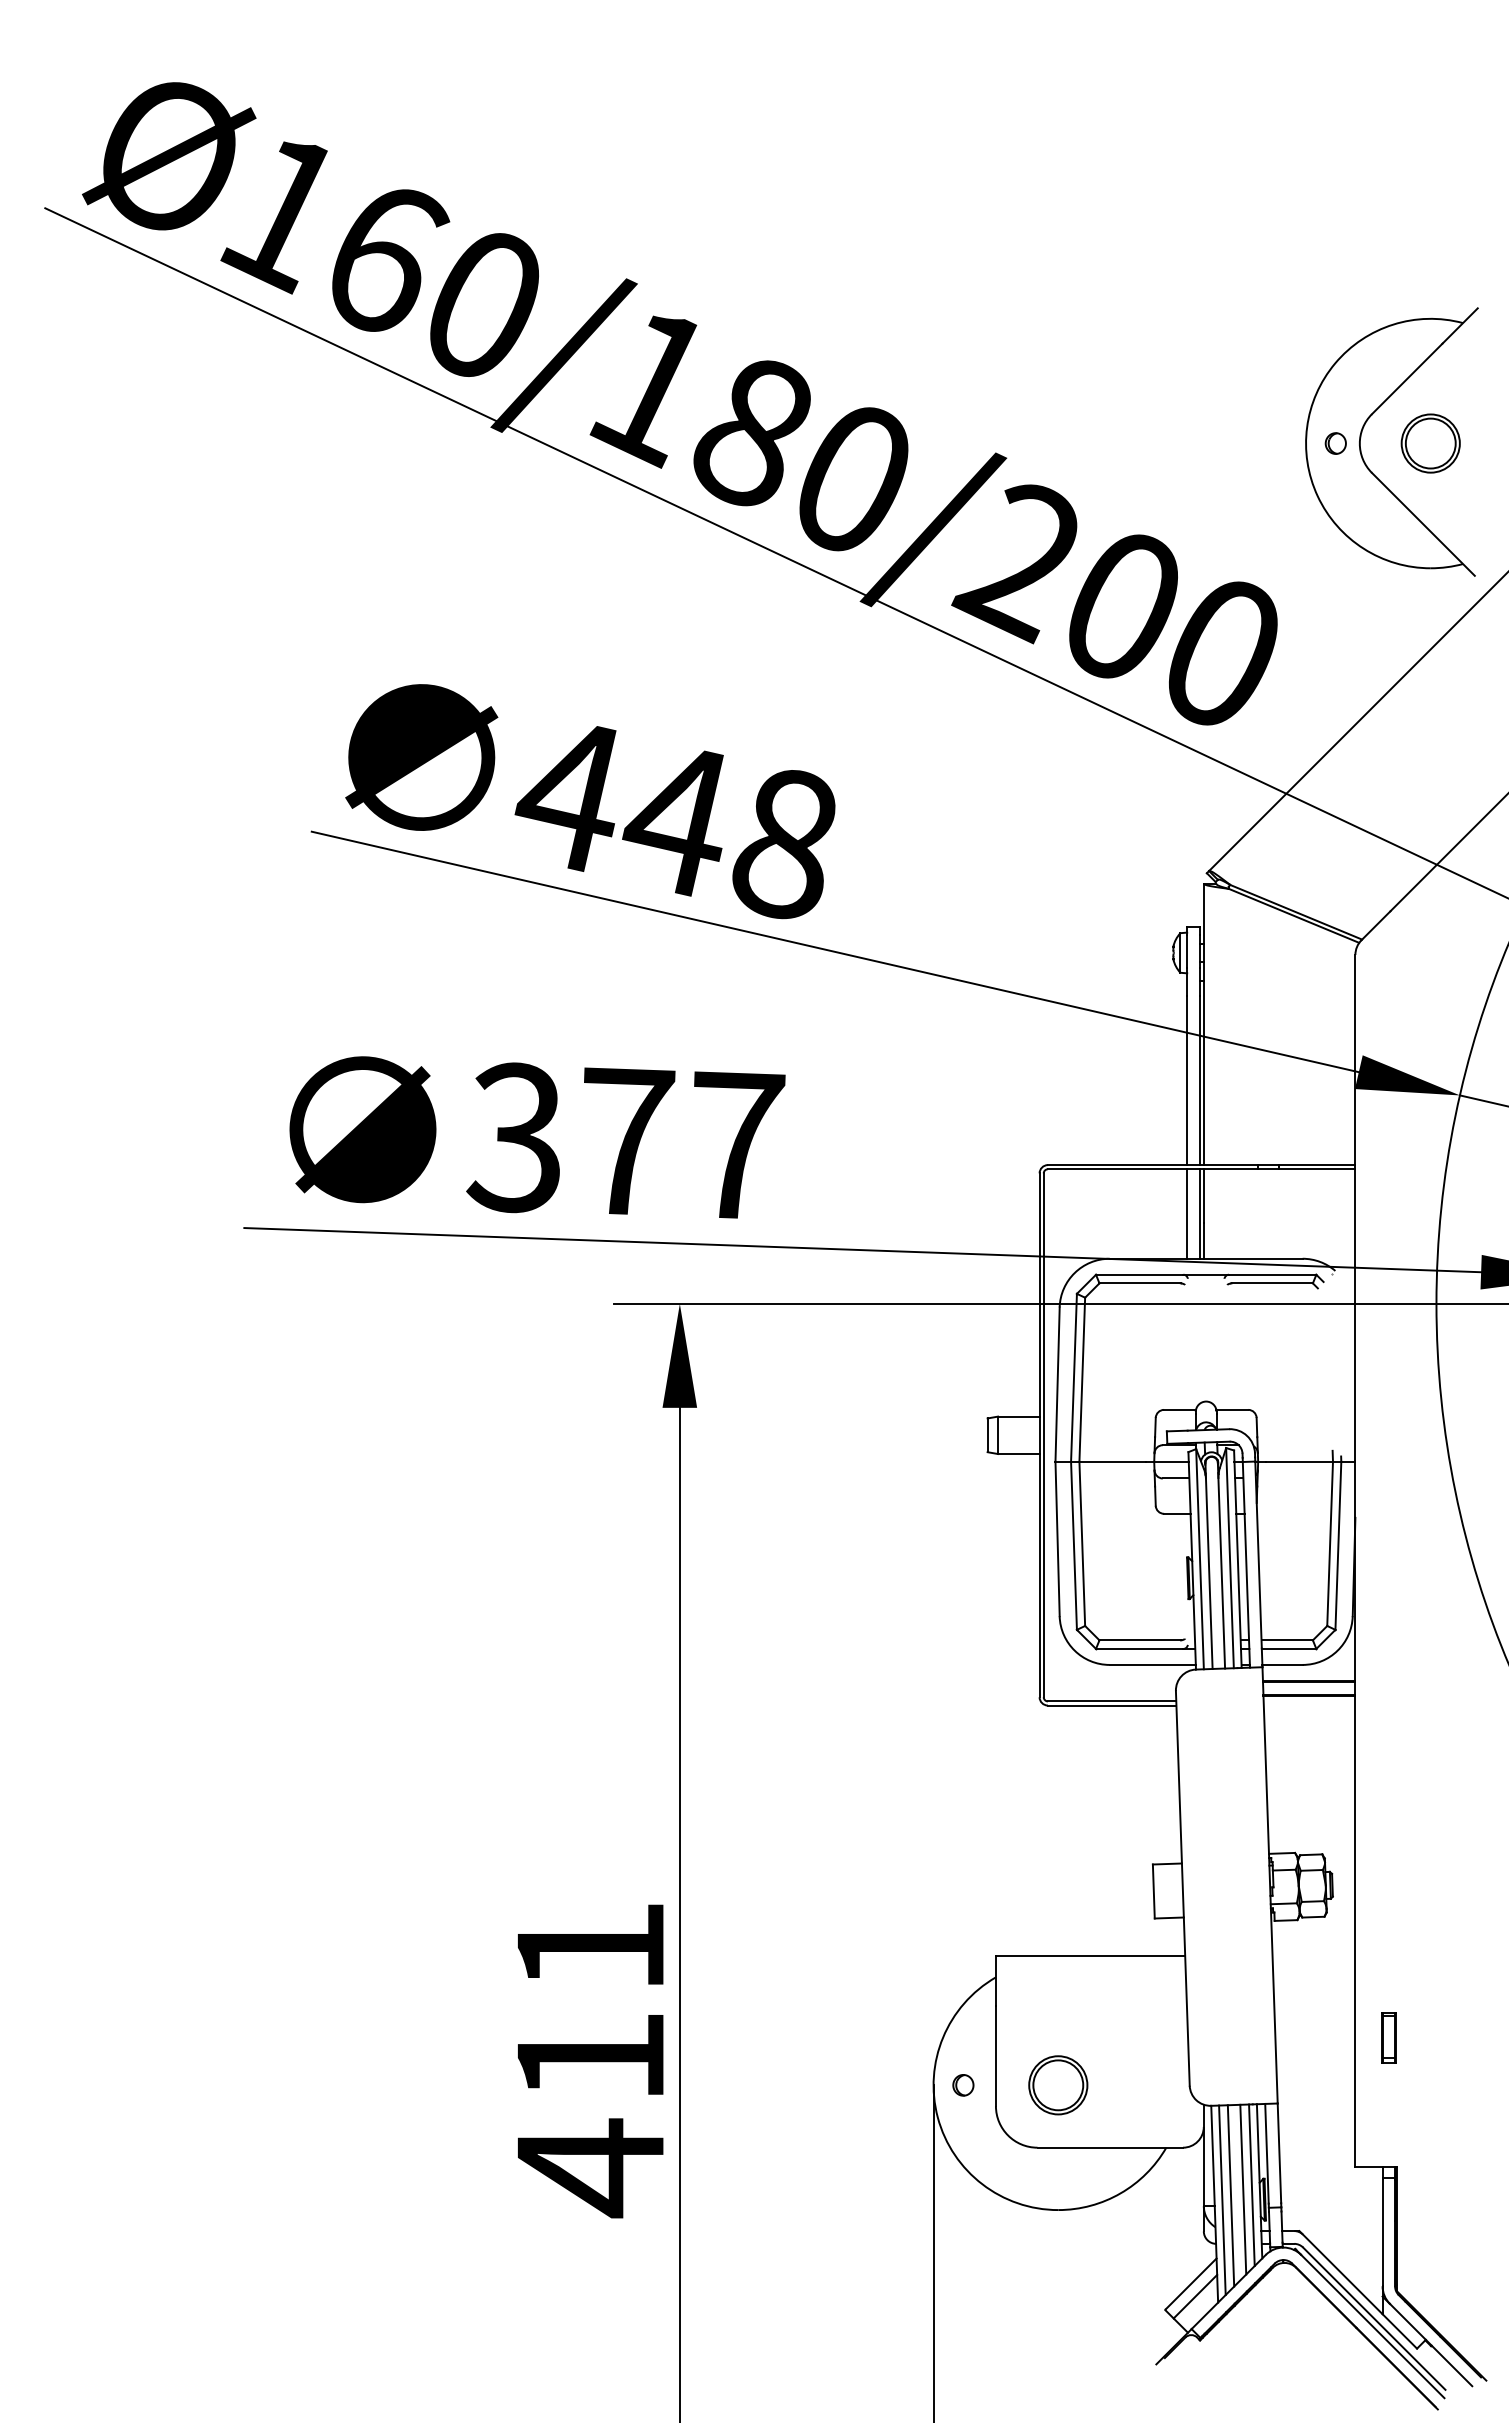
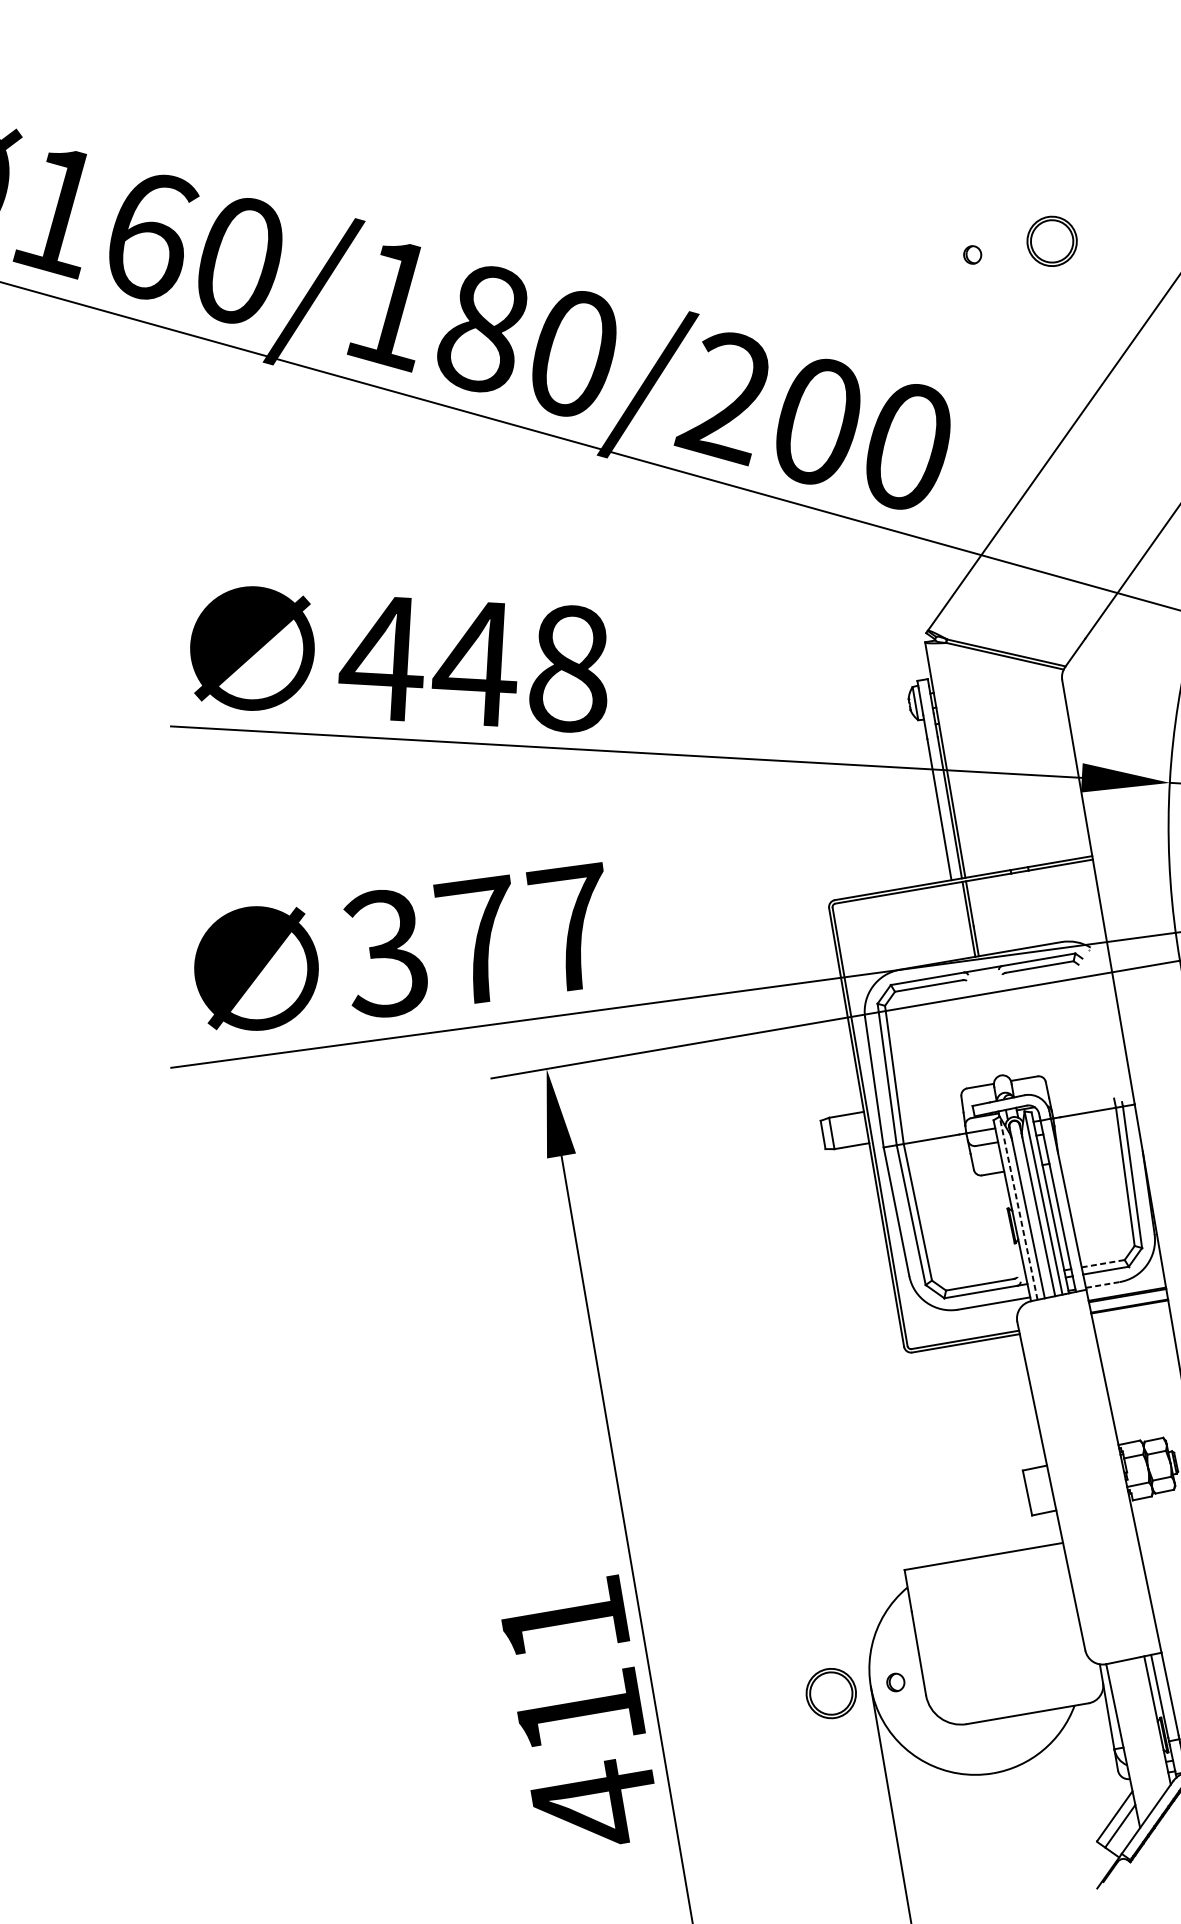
part: (1361, 437) -> (993, 246), removed
line: (1187, 1213) -> (958, 920), removed
line: (1200, 1558) -> (1018, 1207), solid -> dashed
line: (1287, 1640) -> (1103, 1263), solid -> dashed
line: (1283, 1664) -> (1103, 1284), solid -> dashed
part: (1058, 2085) -> (831, 1693), moved
line: (1251, 2185) -> (1151, 1725), removed
line: (1243, 2189) -> (1145, 1729), removed
line: (1230, 2195) -> (1135, 1736), removed
line: (1222, 2200) -> (1129, 1741), removed

